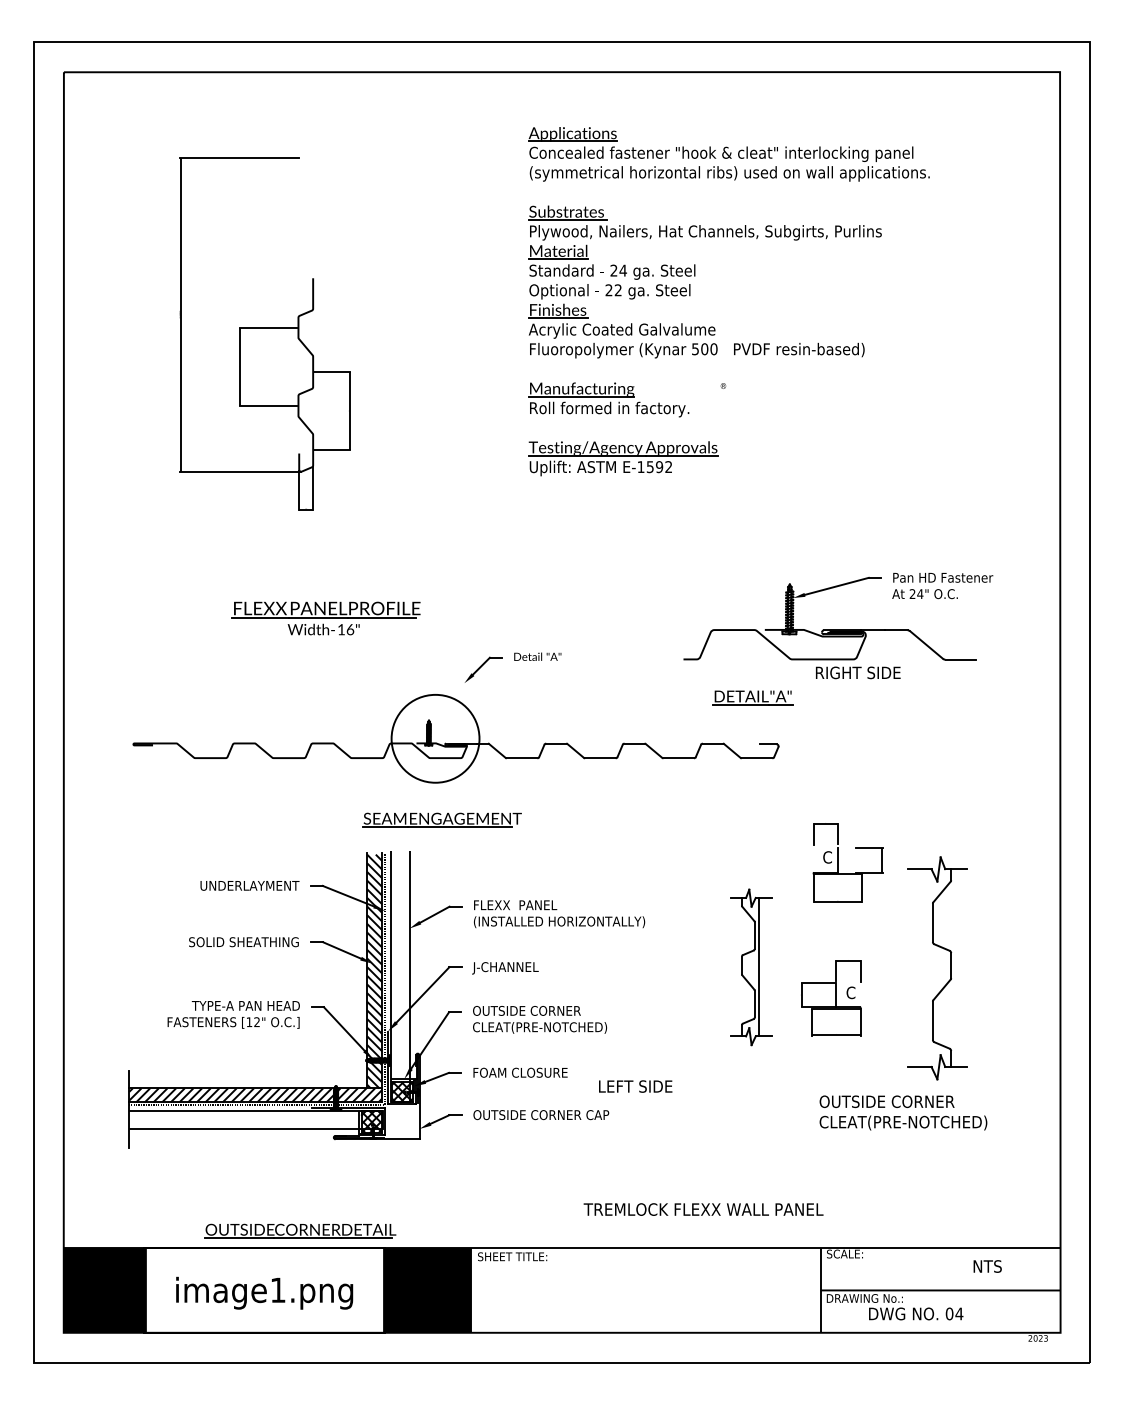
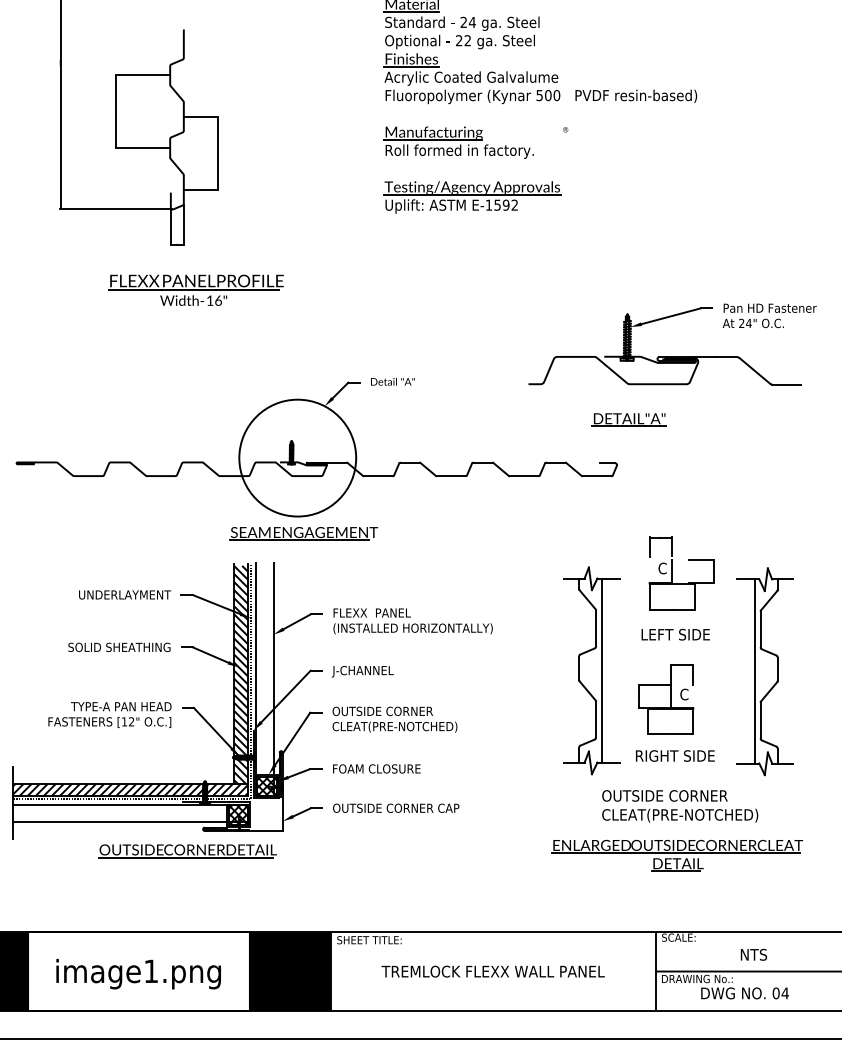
part: (325, 618) -> (195, 290), moved
text: (858, 672) -> (675, 755), moved
part: (752, 697) -> (629, 419), moved
circle: (435, 738) -> (297, 457), size x1.43
part: (751, 967) -> (591, 670), size x1.43
line: (926, 967) -> (754, 670), added
text: (635, 1086) -> (675, 634), moved
text: (903, 1112) -> (680, 805), moved
part: (843, 1166) -> (677, 856), added
text: (703, 1209) -> (493, 971), moved
part: (300, 1230) -> (187, 850), moved
text: (987, 1266) -> (753, 954), moved

